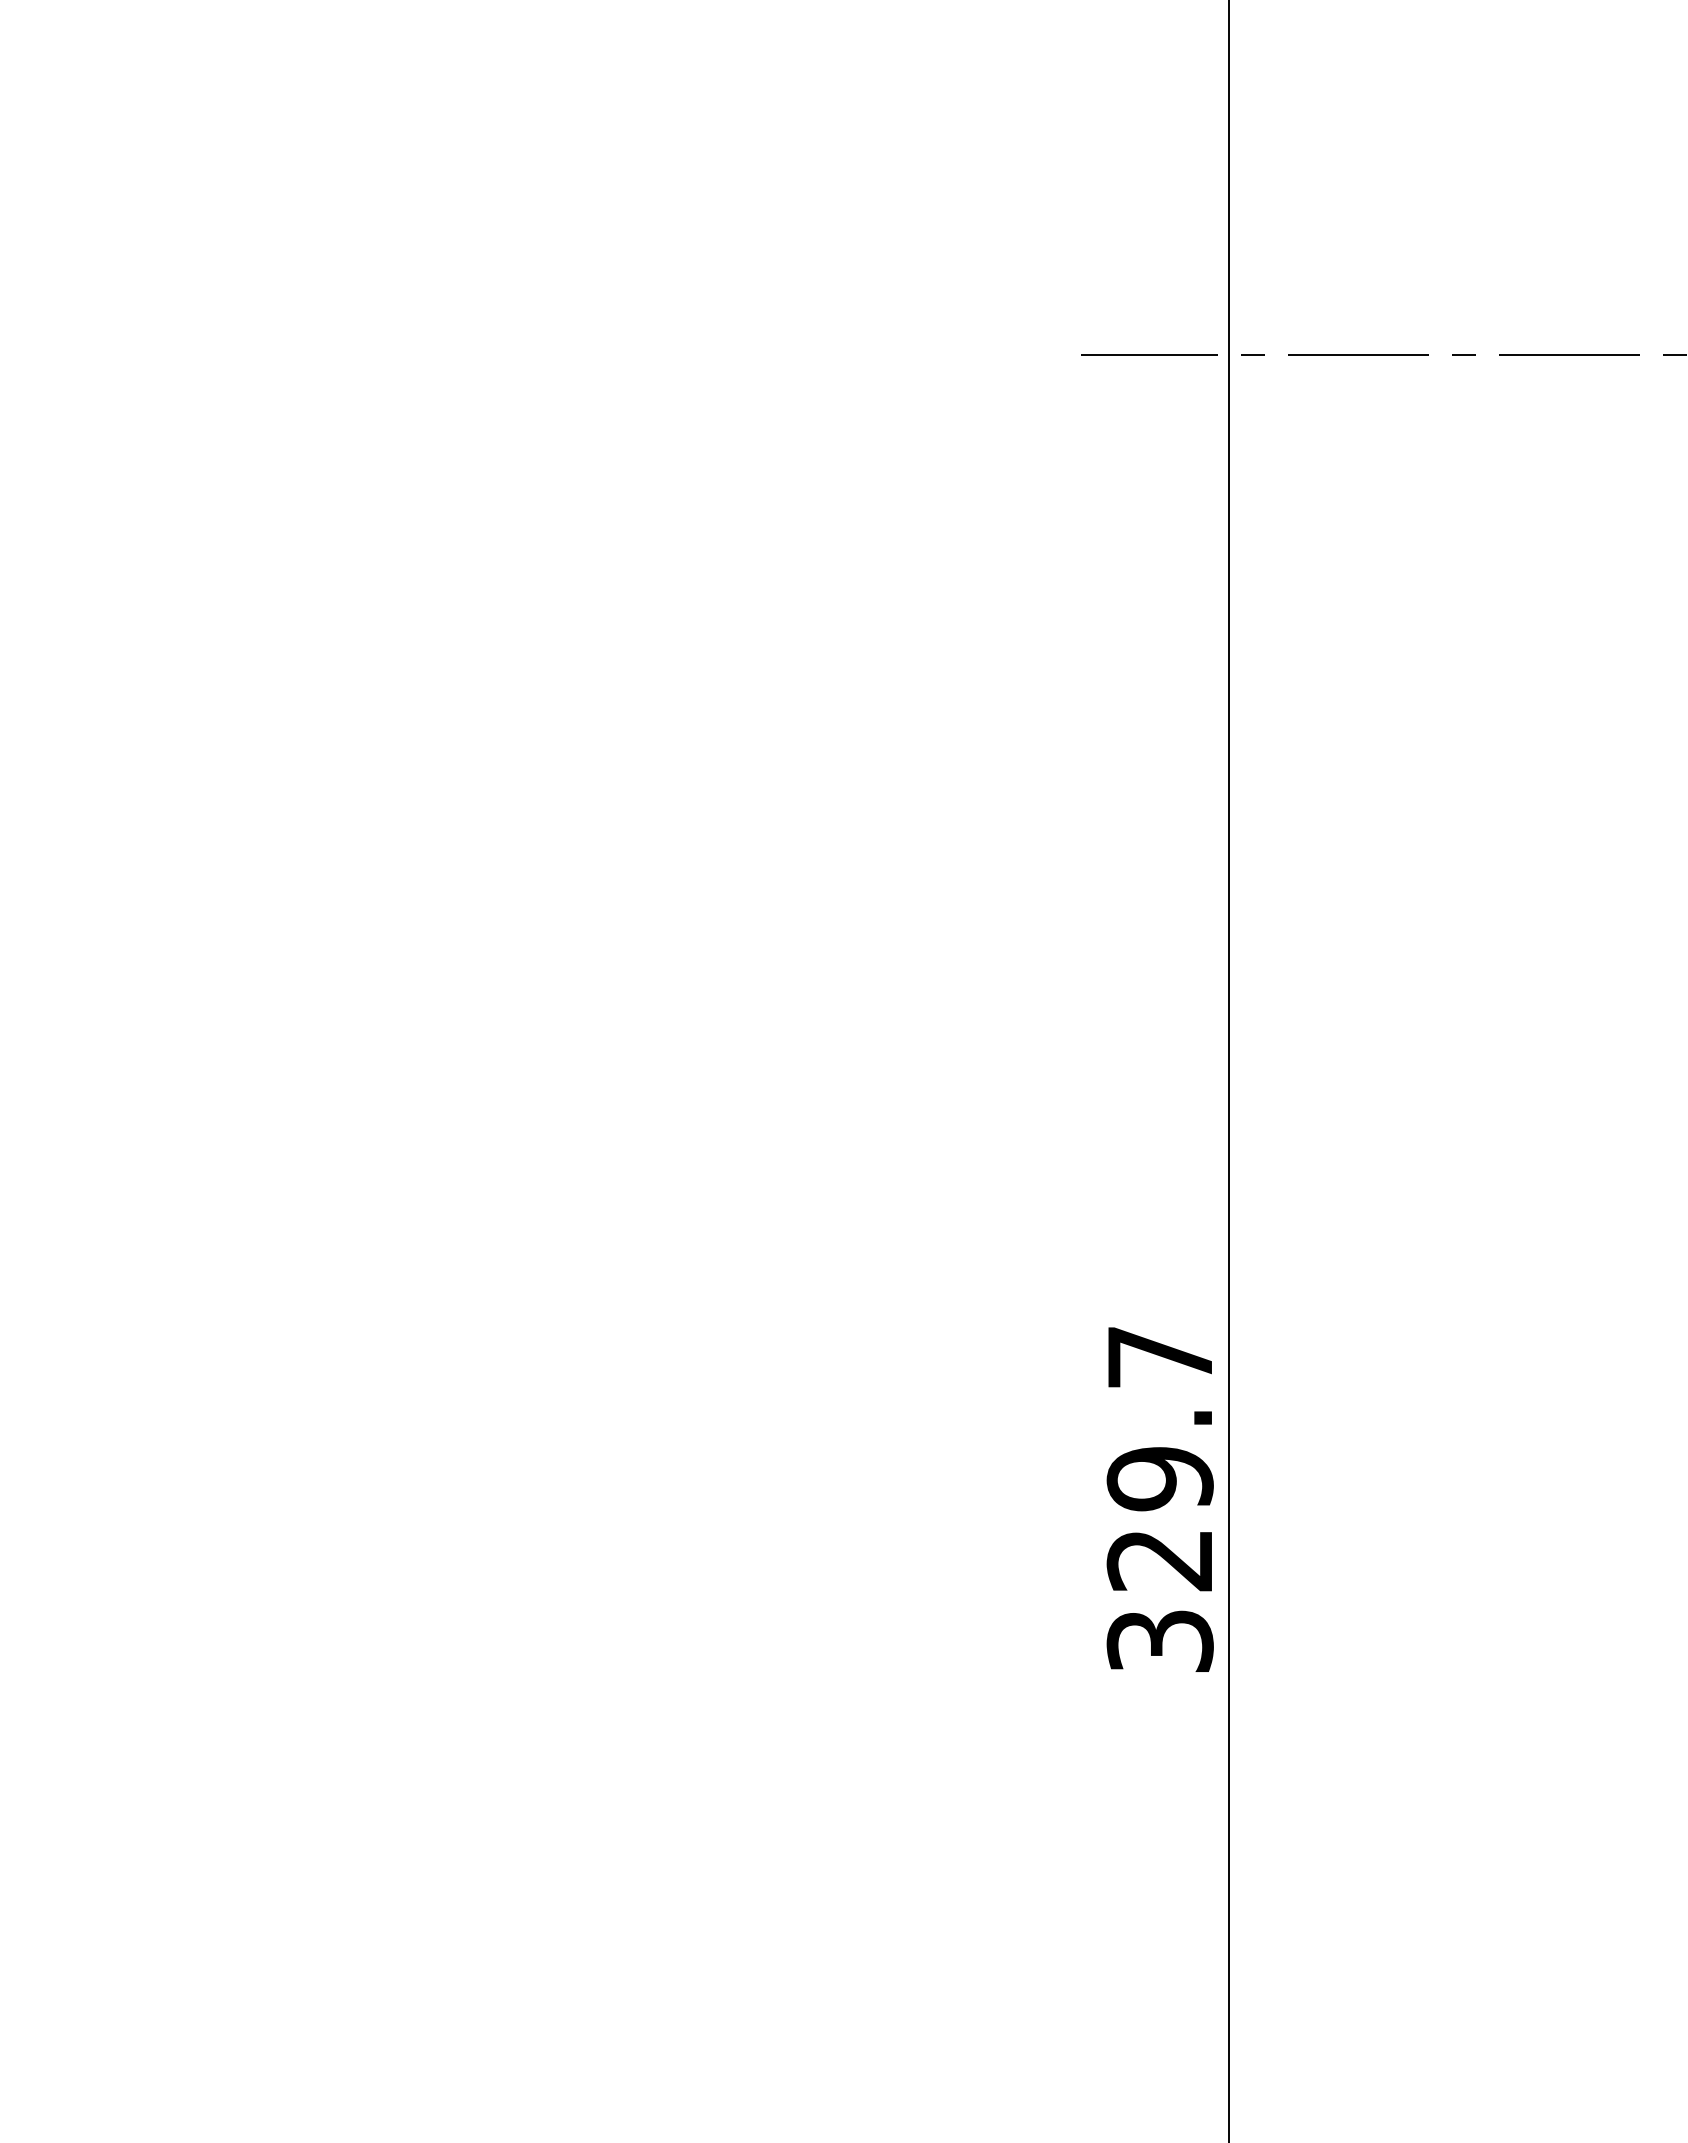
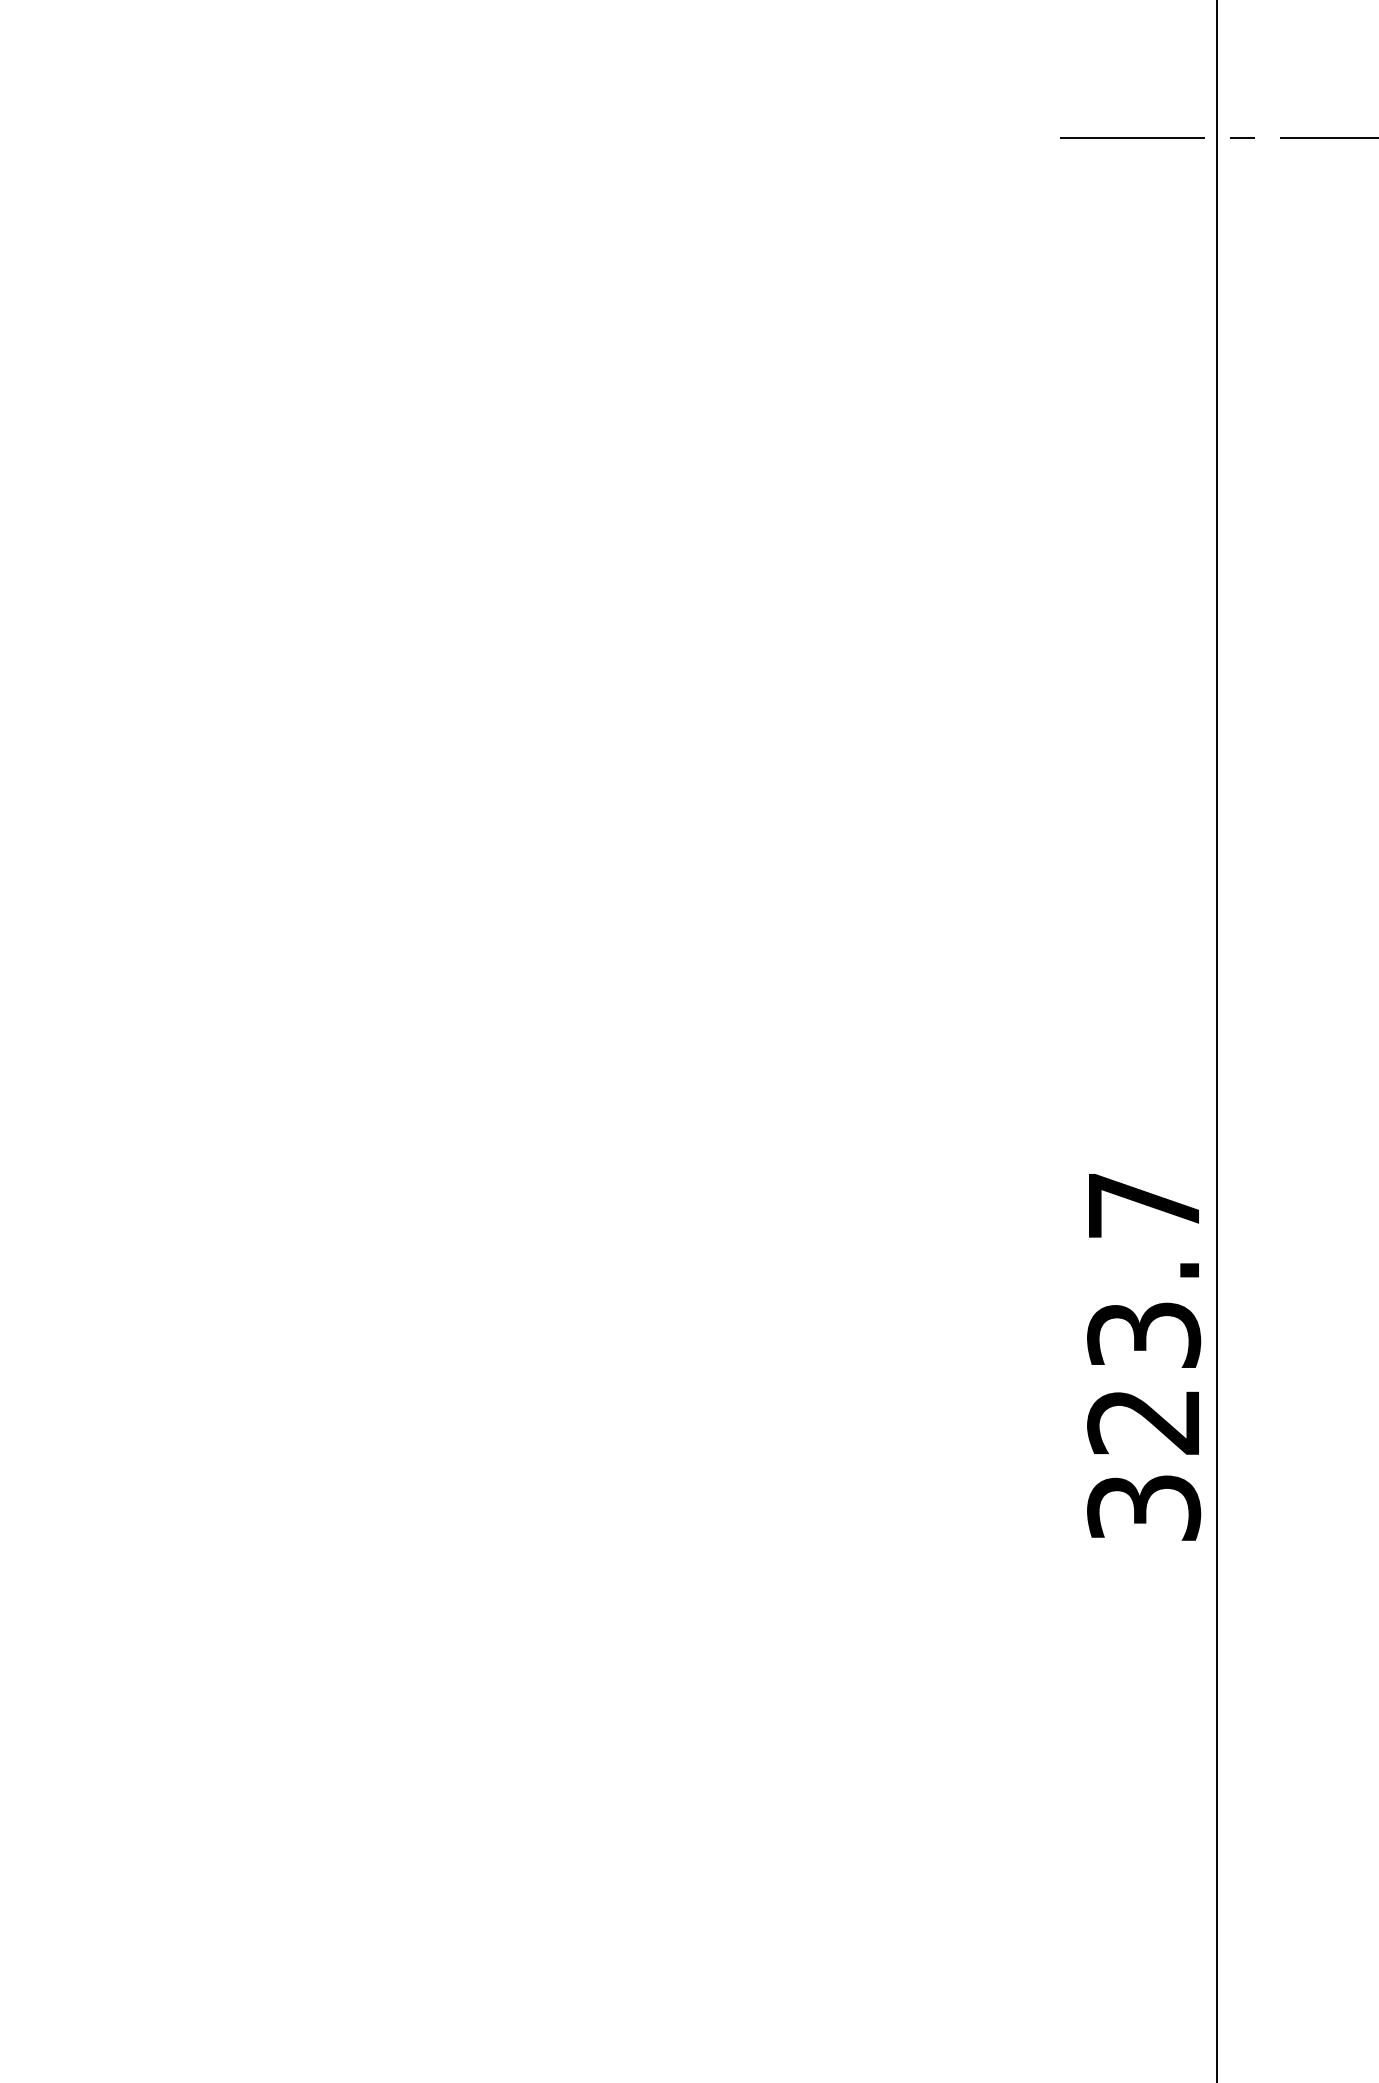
text: (1159, 1479) -> (1143, 1335), 329.7 -> 323.7

